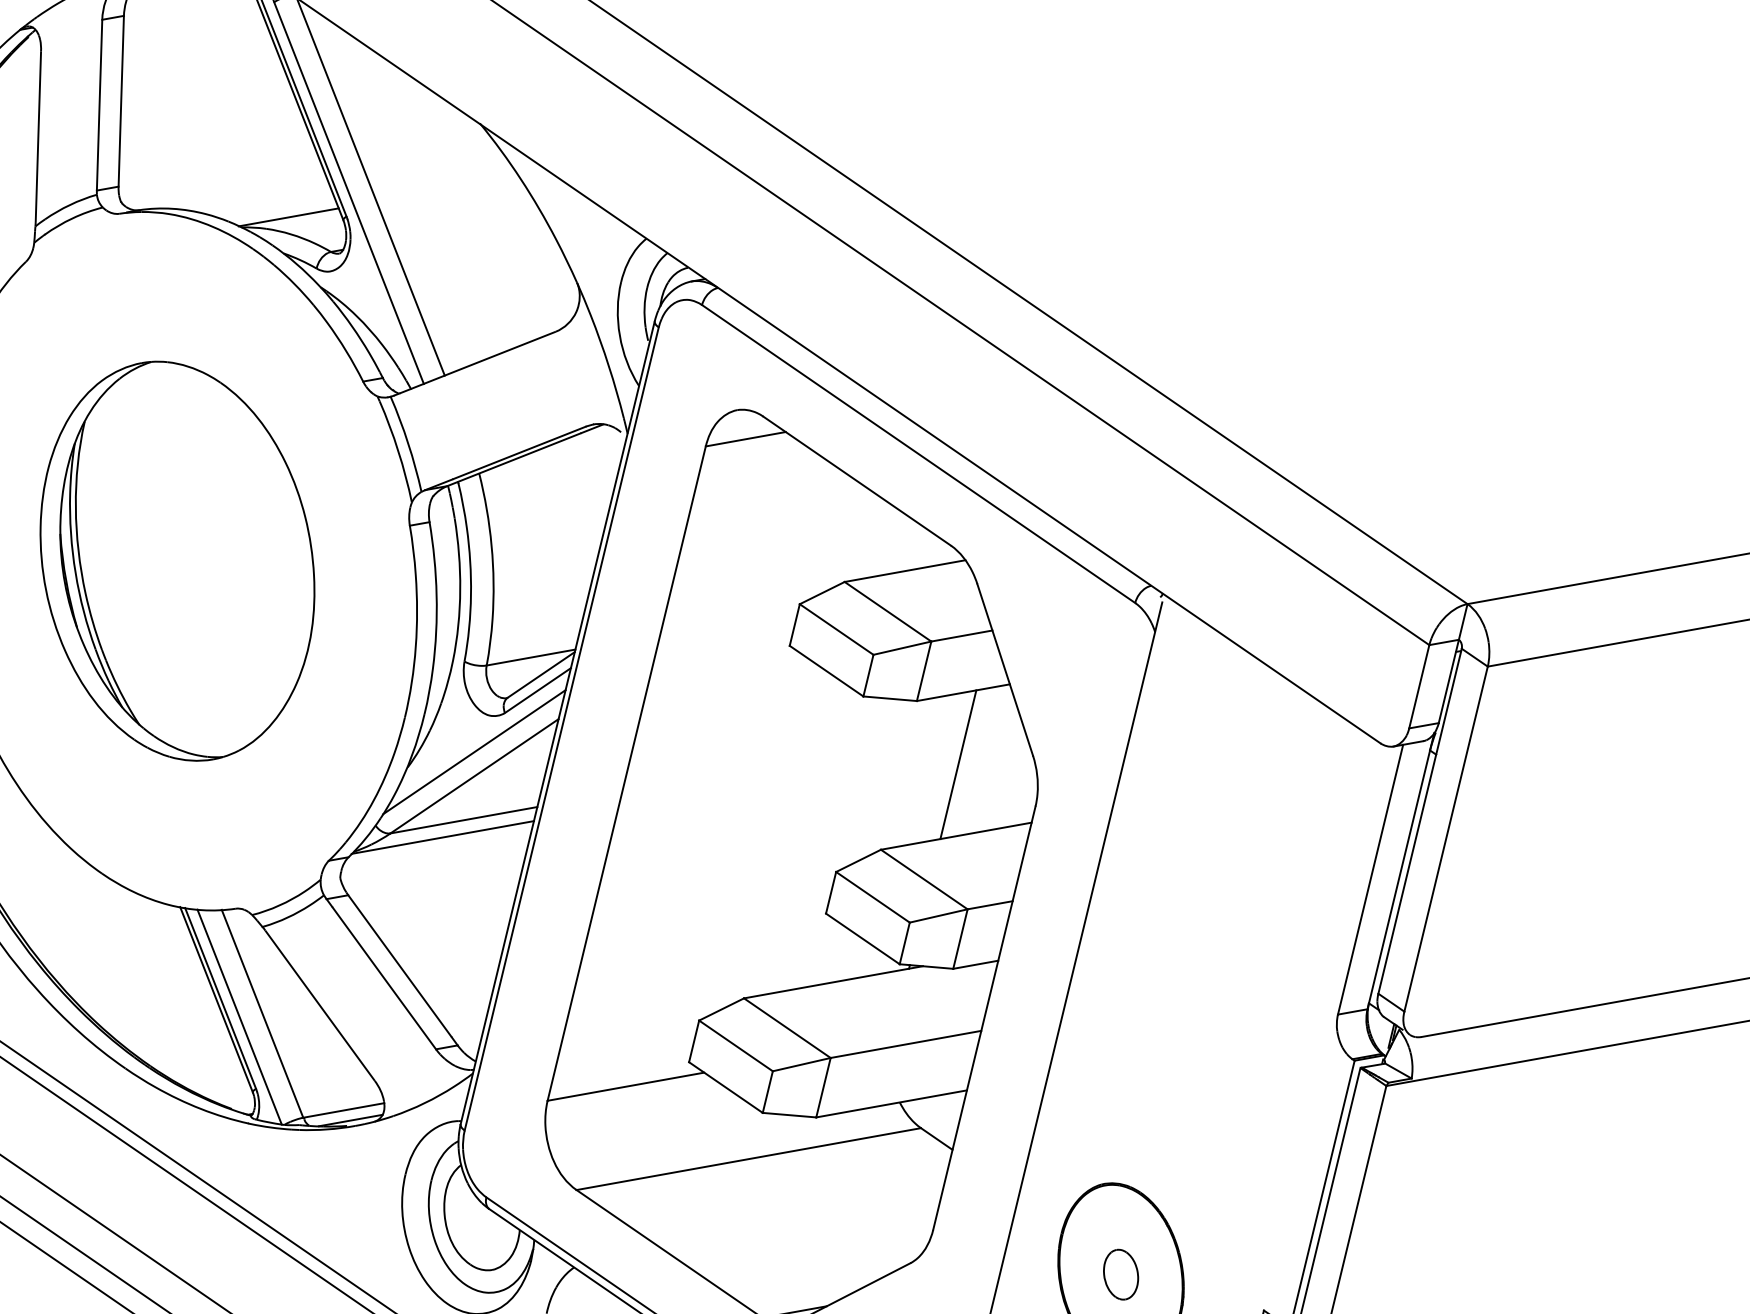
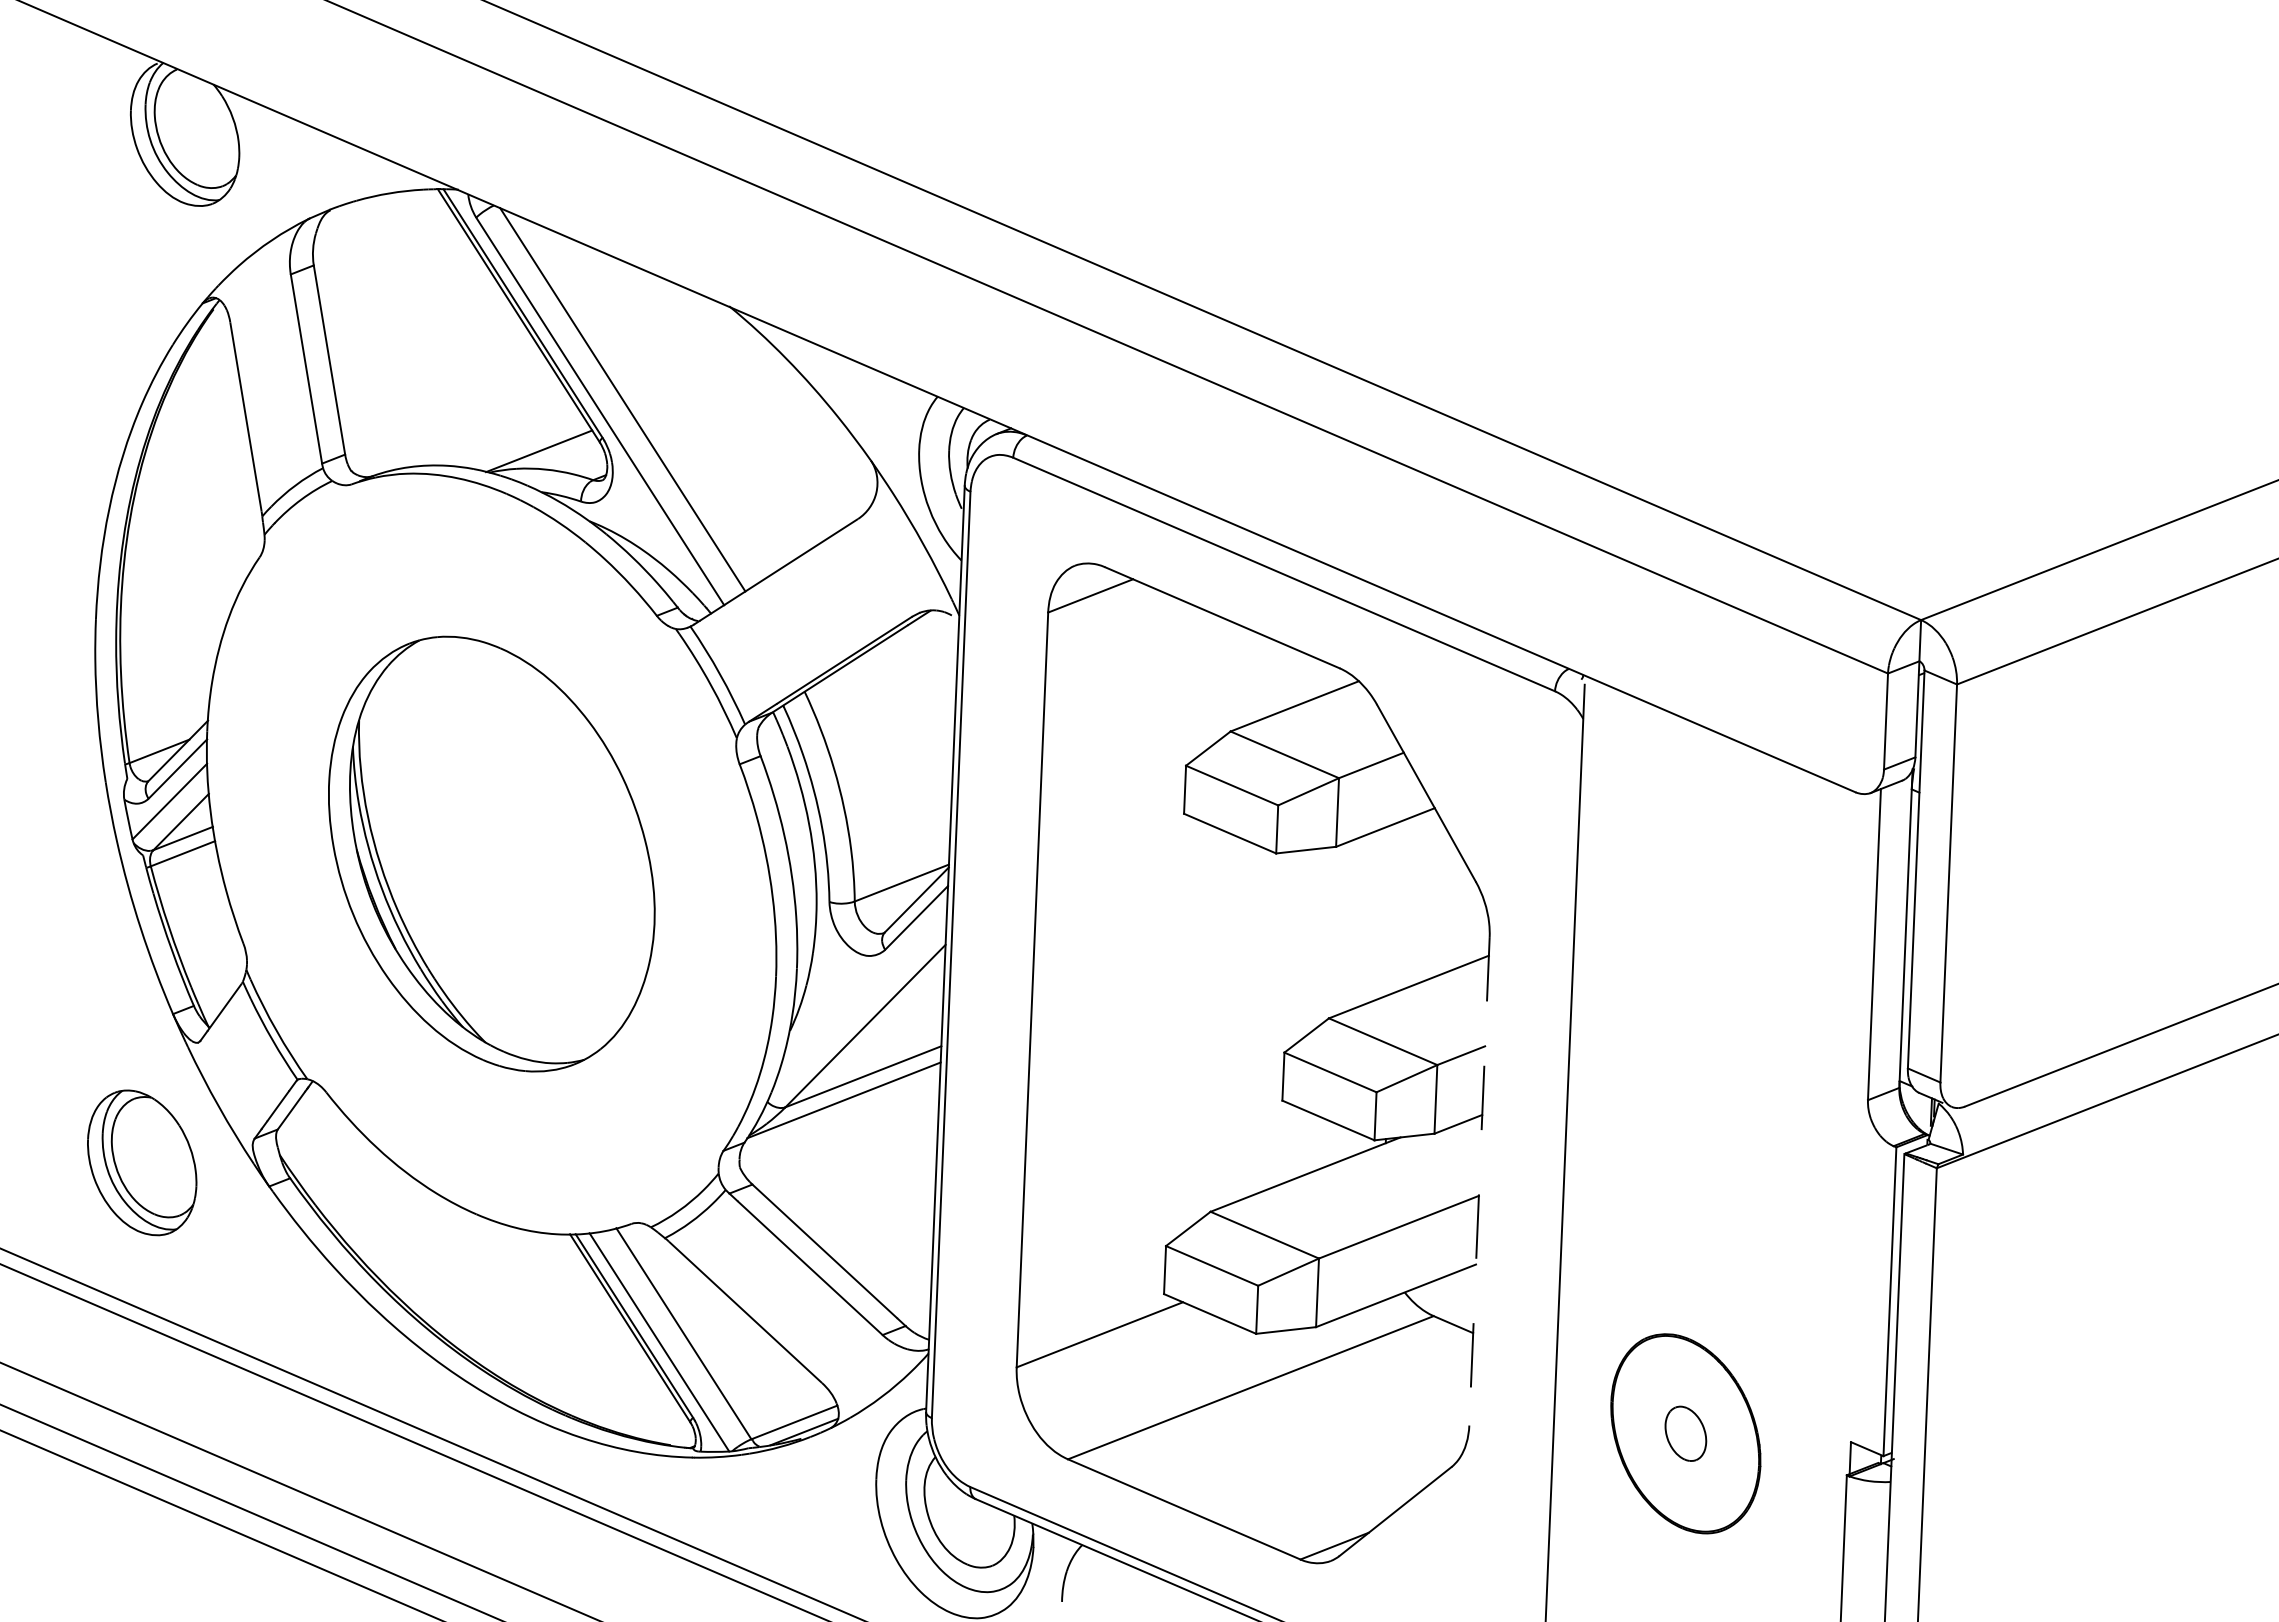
line: (474, 752) -> (860, 999), removed
line: (958, 764) -> (1395, 907), removed
line: (984, 1018) -> (1479, 1181), solid -> dashed

